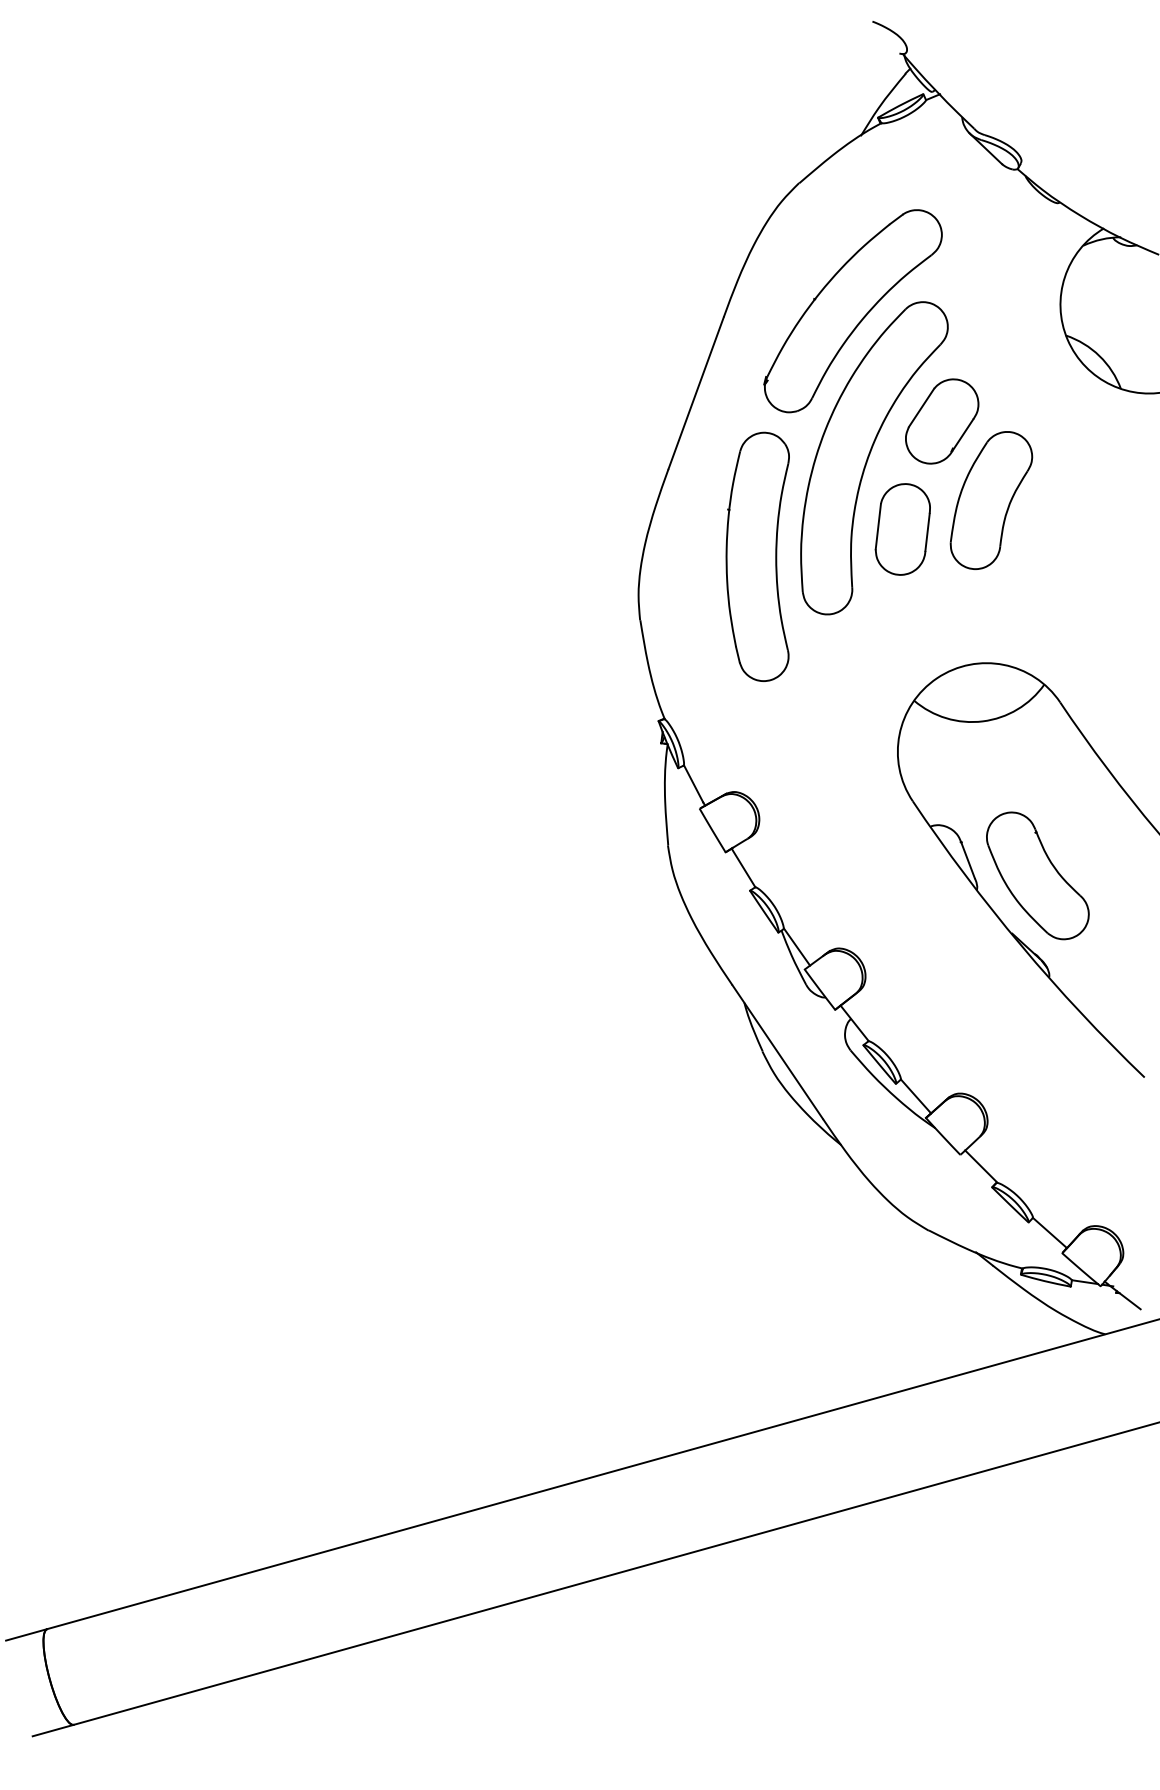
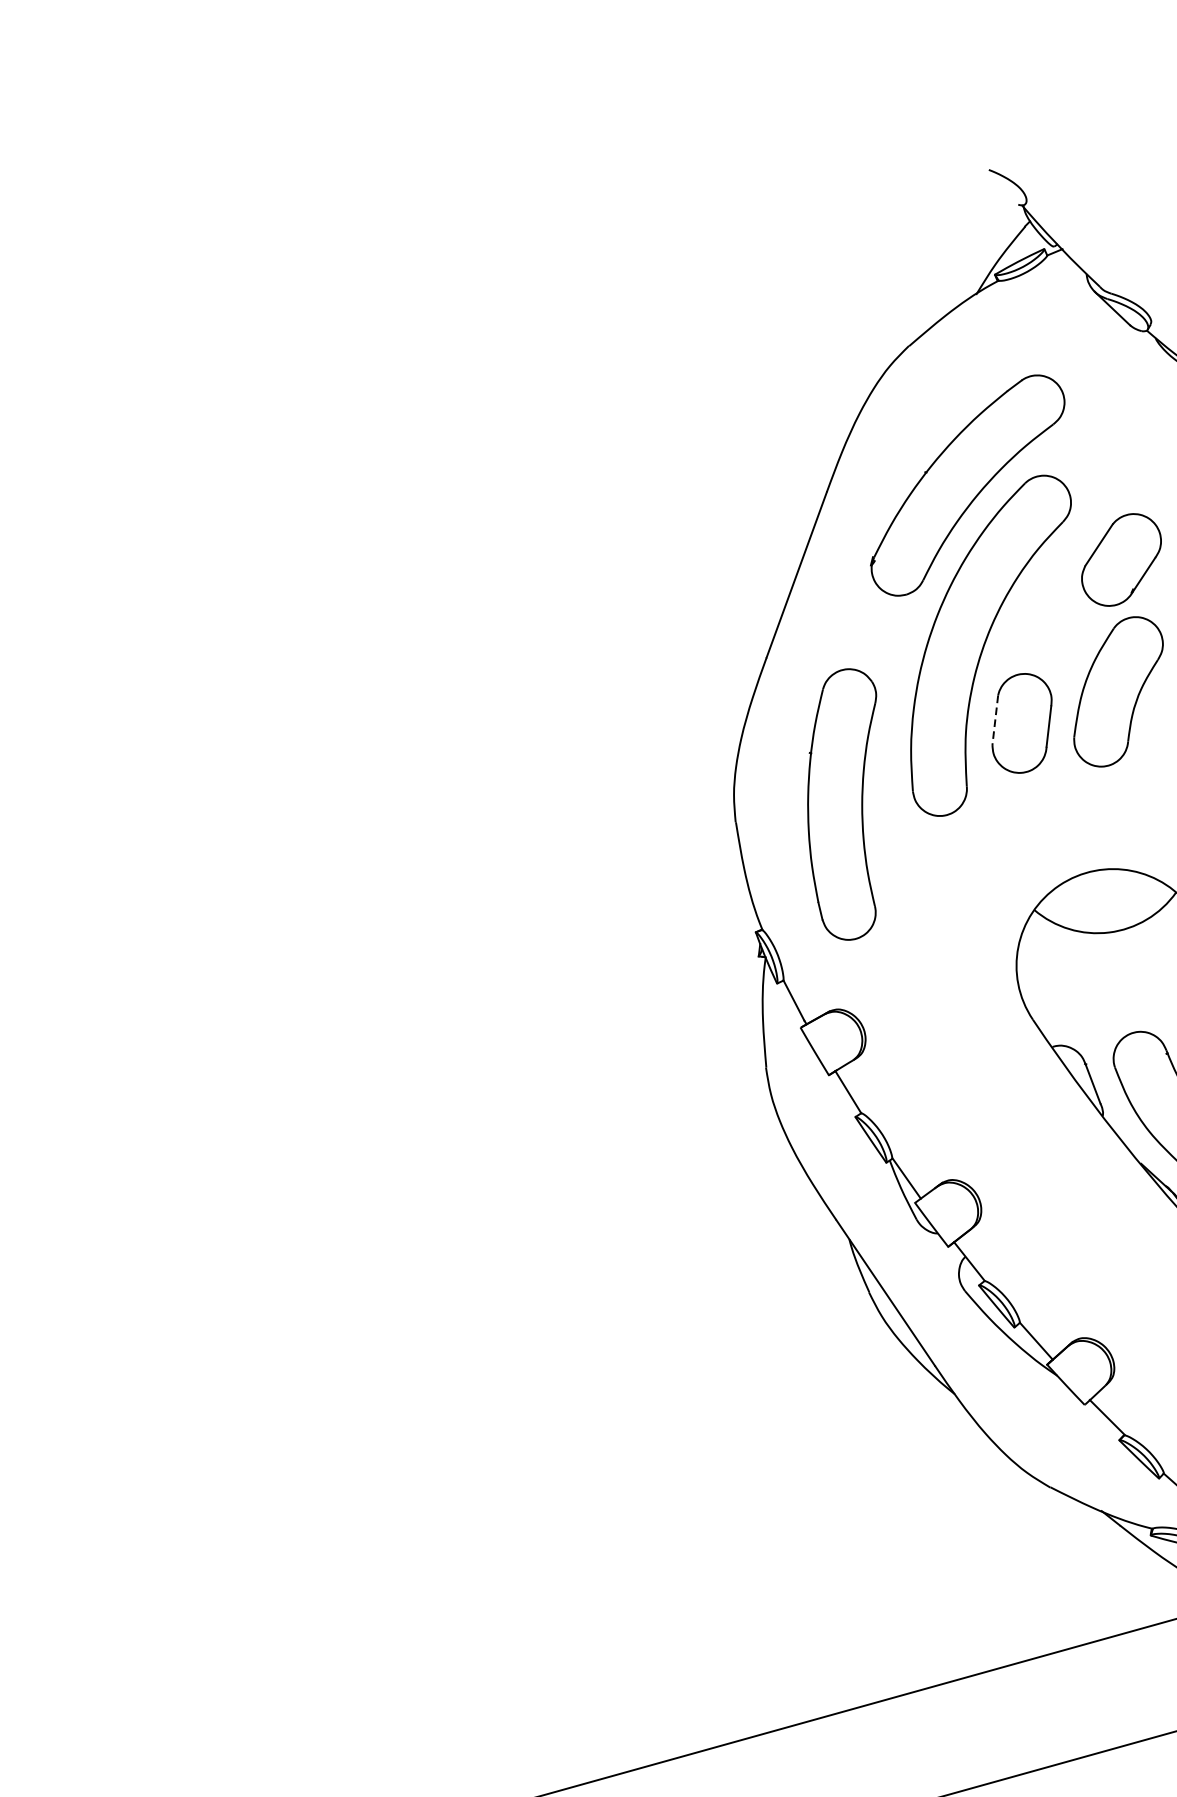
part: (942, 421) -> (1121, 559), moved
line: (878, 526) -> (995, 720), solid -> dashed
part: (757, 556) -> (841, 804), moved

